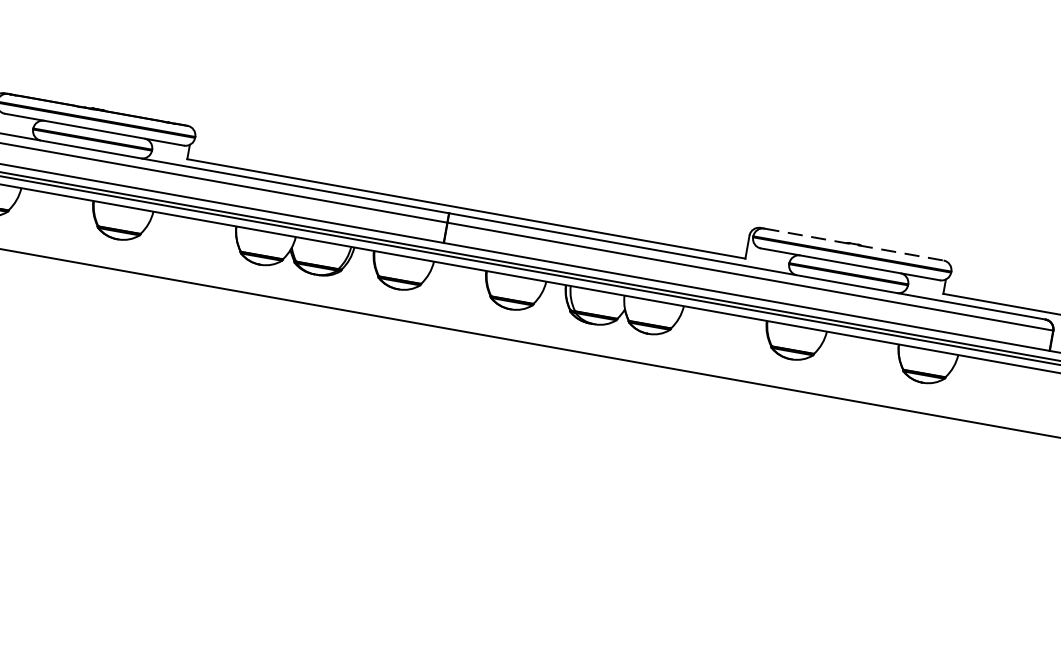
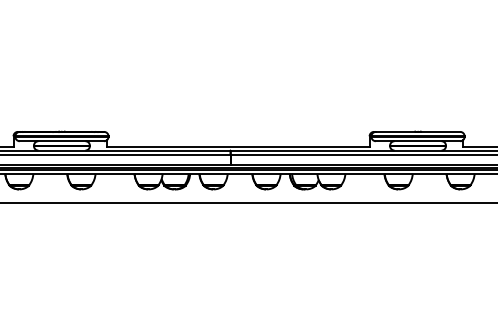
line: (855, 243) -> (418, 131), dashed -> solid

